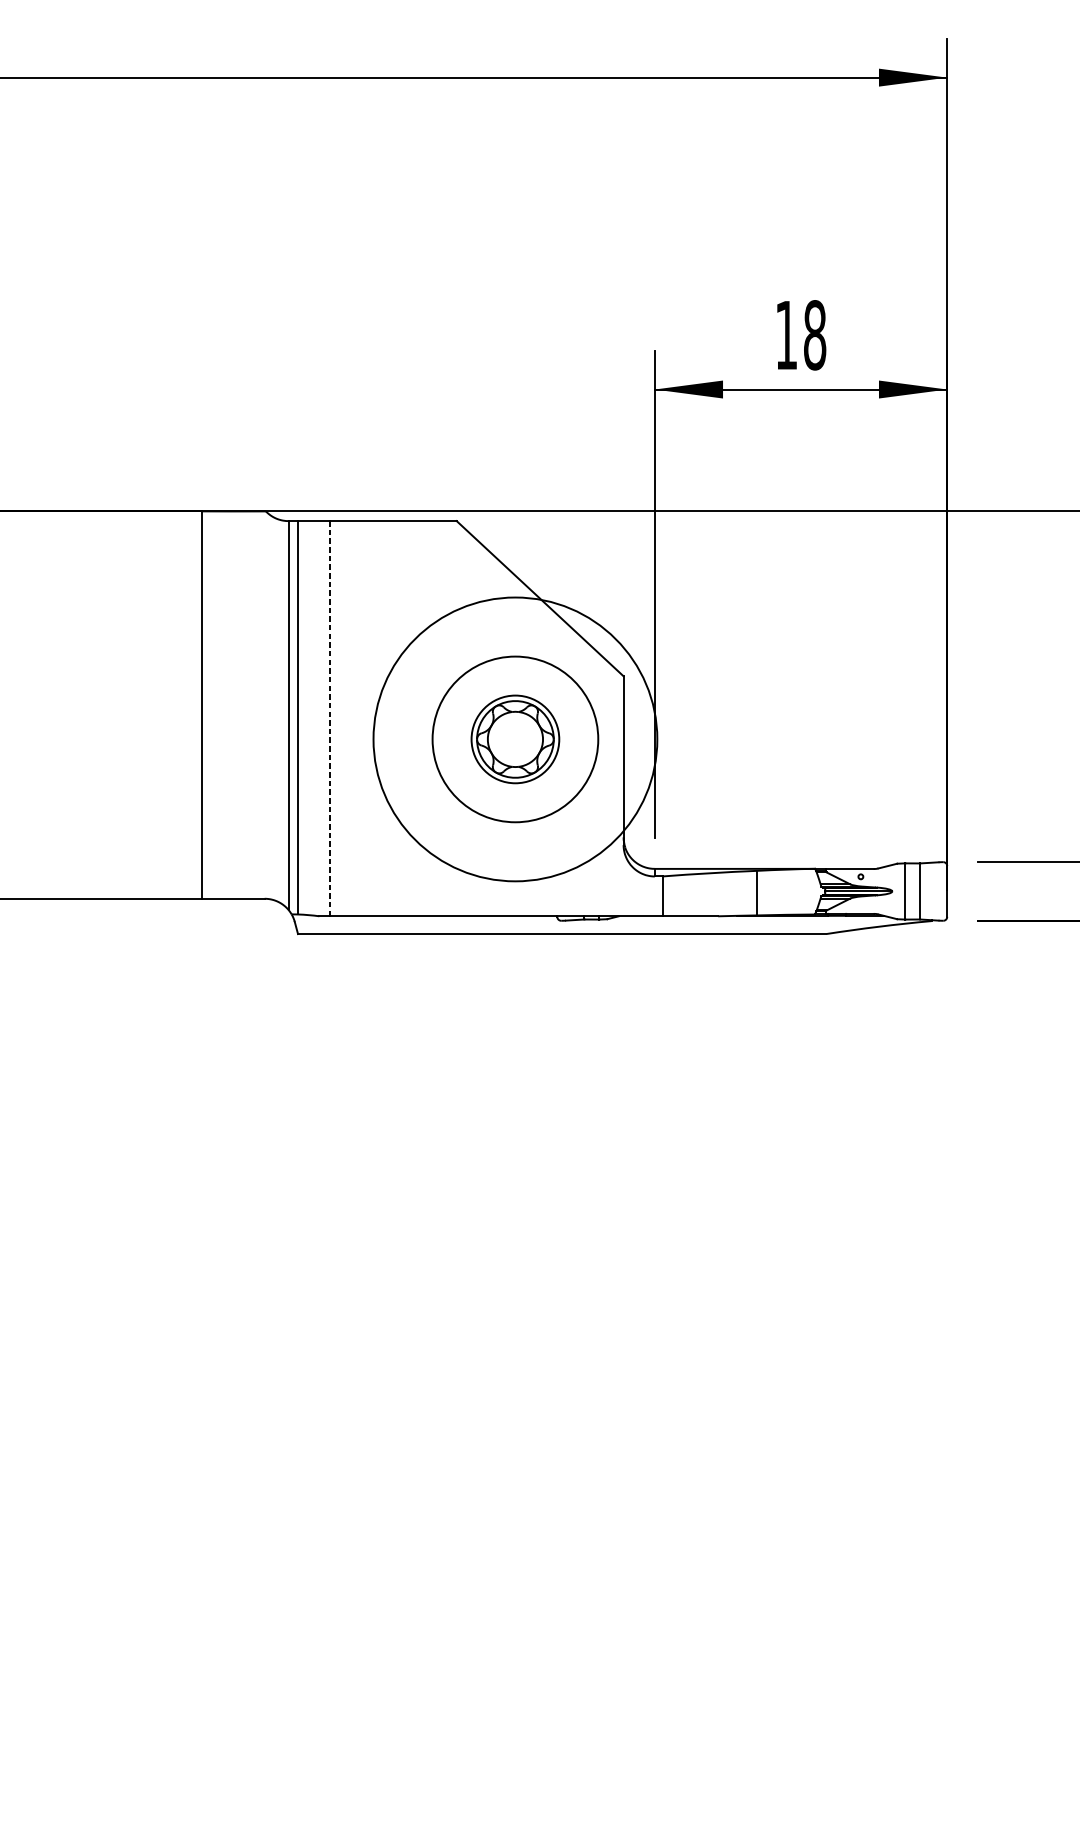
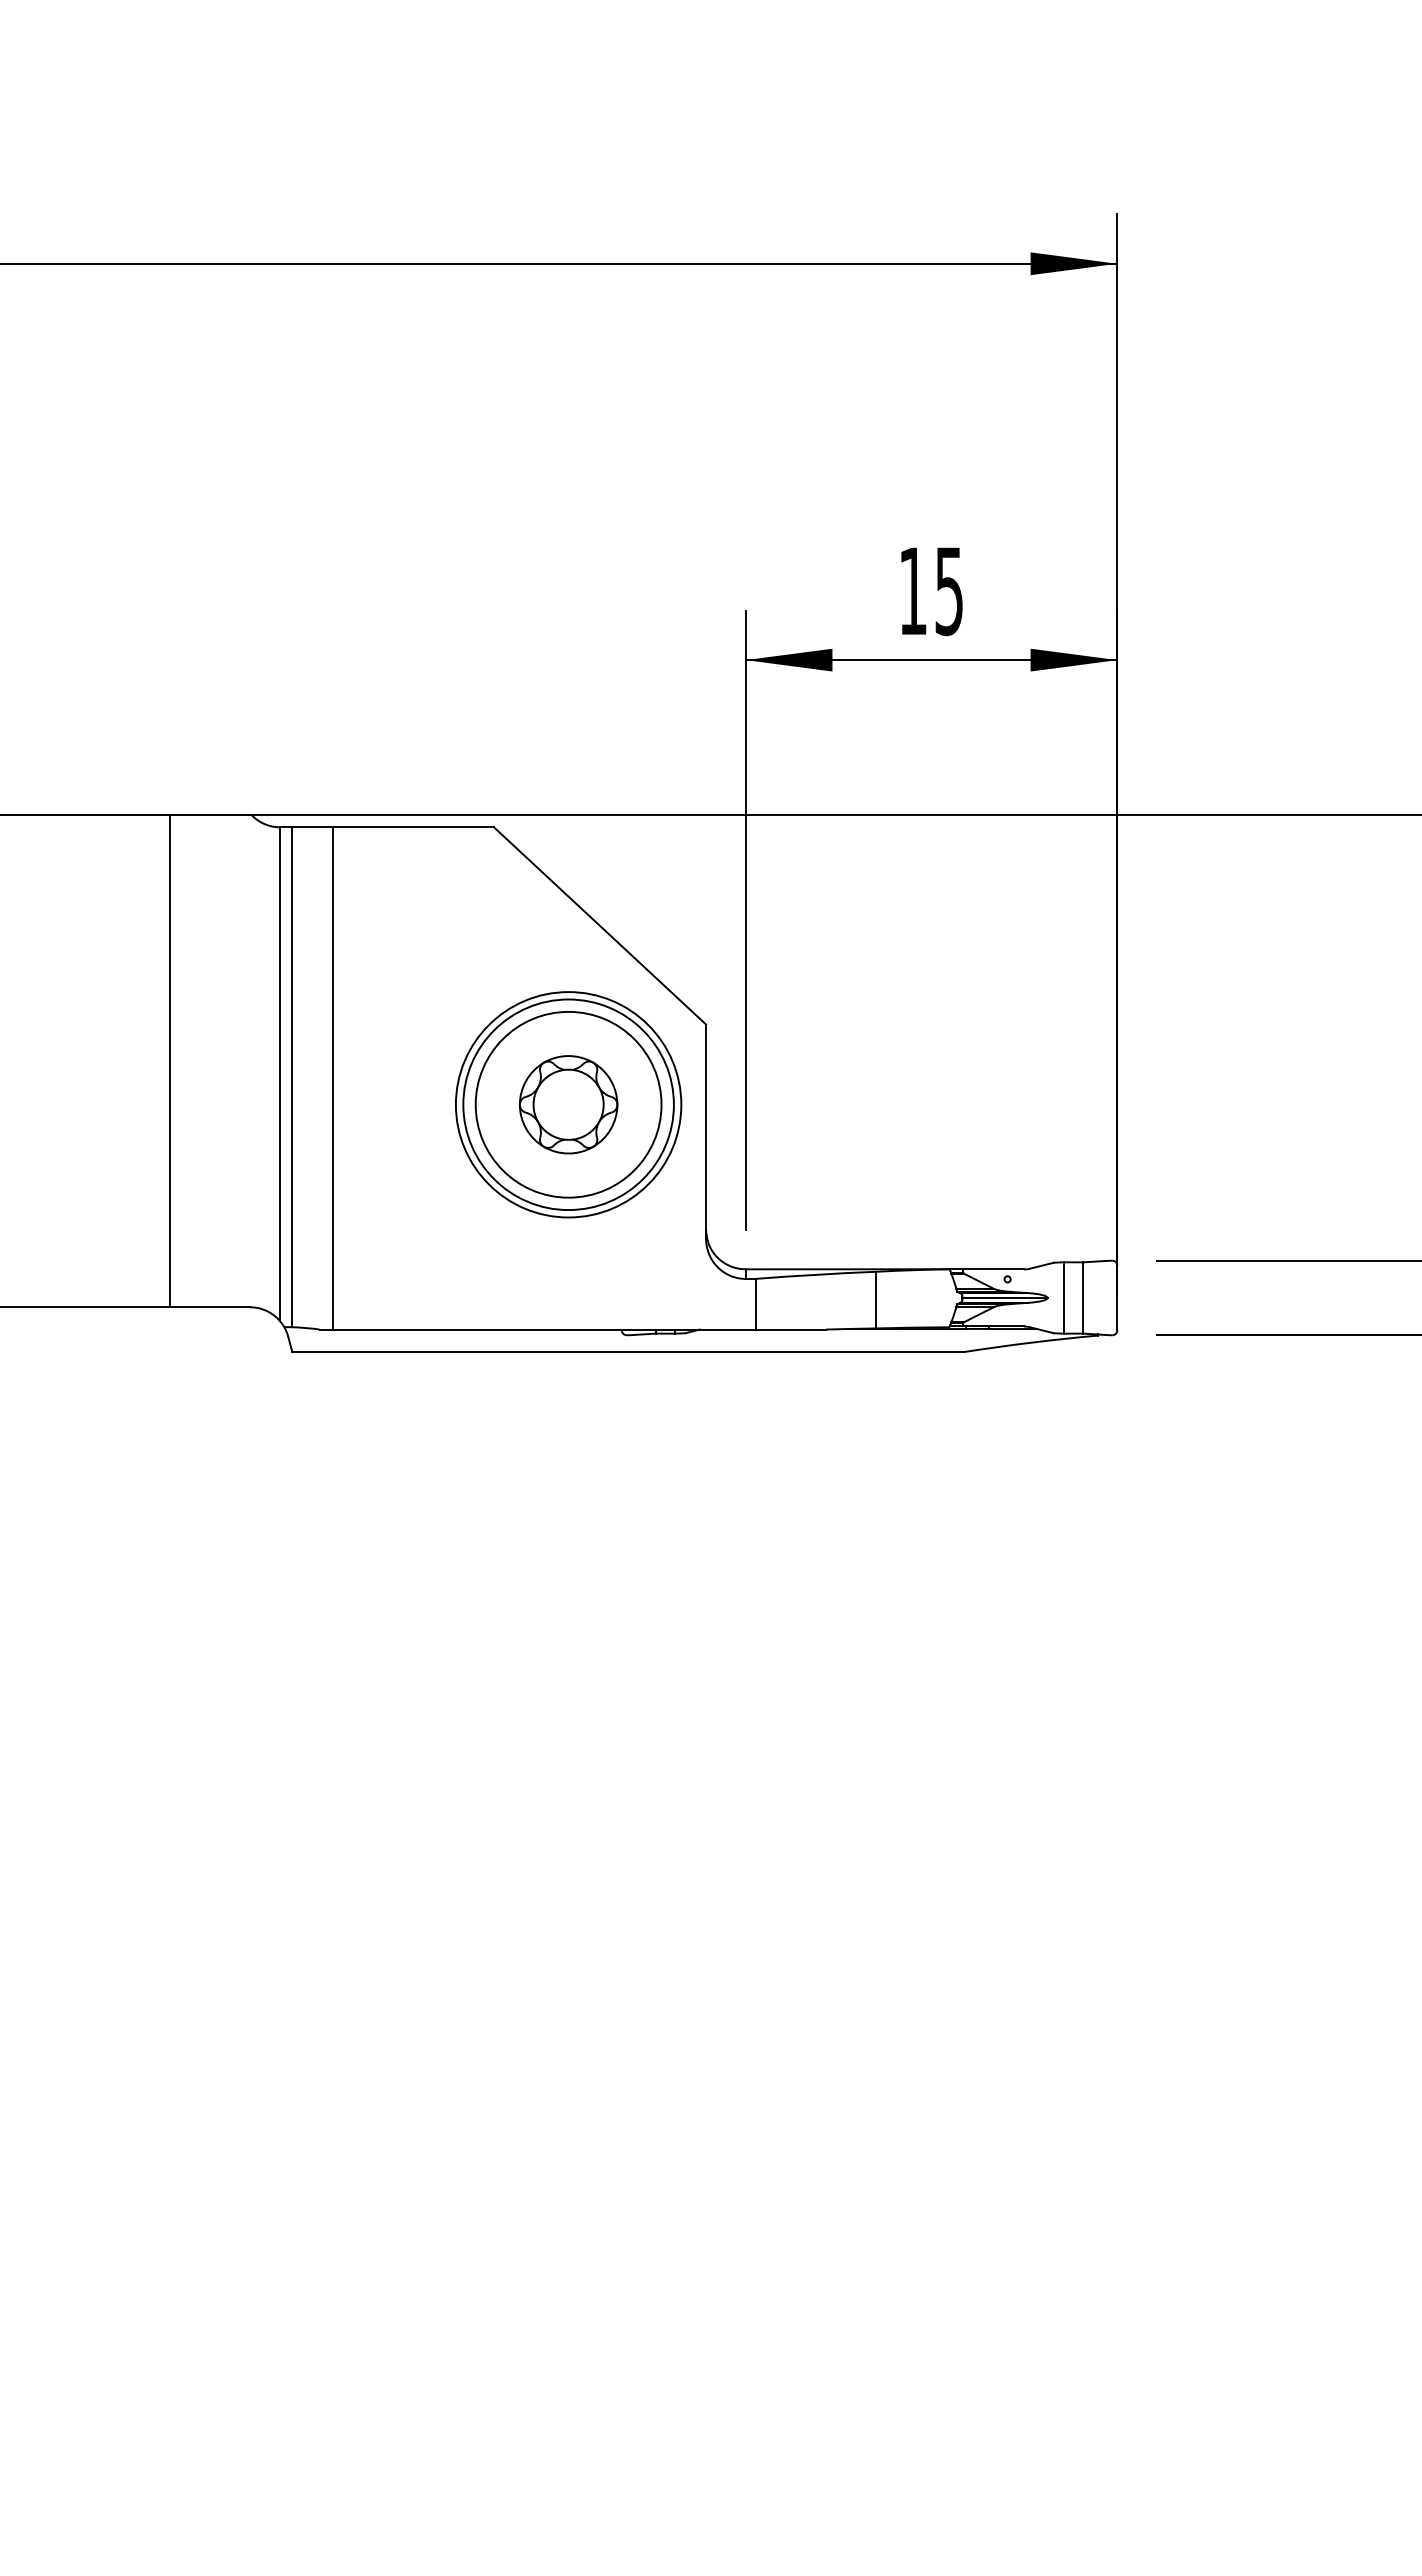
text: (815, 335) -> (949, 591), 18 -> 15
line: (329, 718) -> (332, 1078), dashed -> solid
circle: (515, 739) -> (568, 1104), size x0.62
circle: (515, 739) -> (568, 1104), size x1.67

